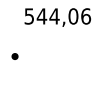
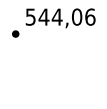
part: (14, 56) -> (15, 34), moved

